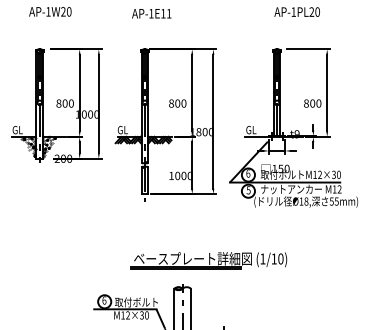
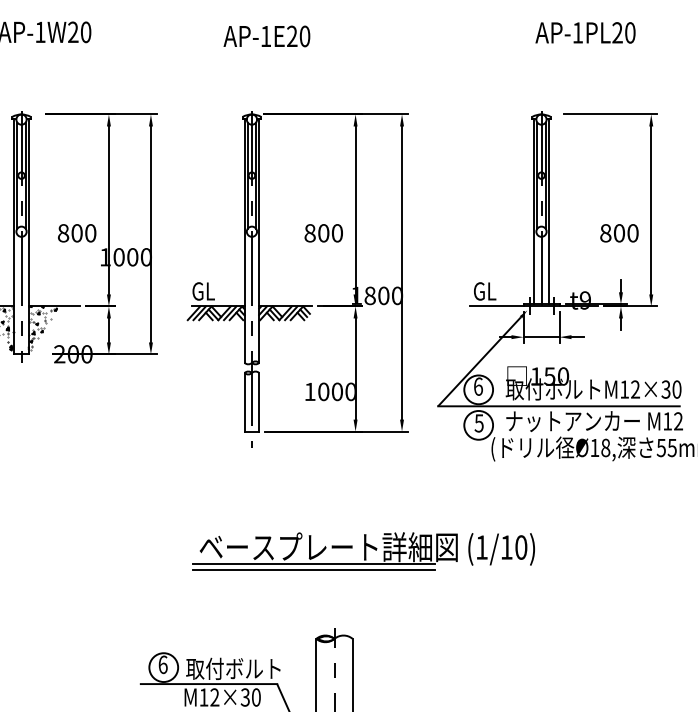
text: (166, 13) -> (299, 35), AP-1E11 -> AP-1E20
part: (208, 260) -> (362, 550), moved

